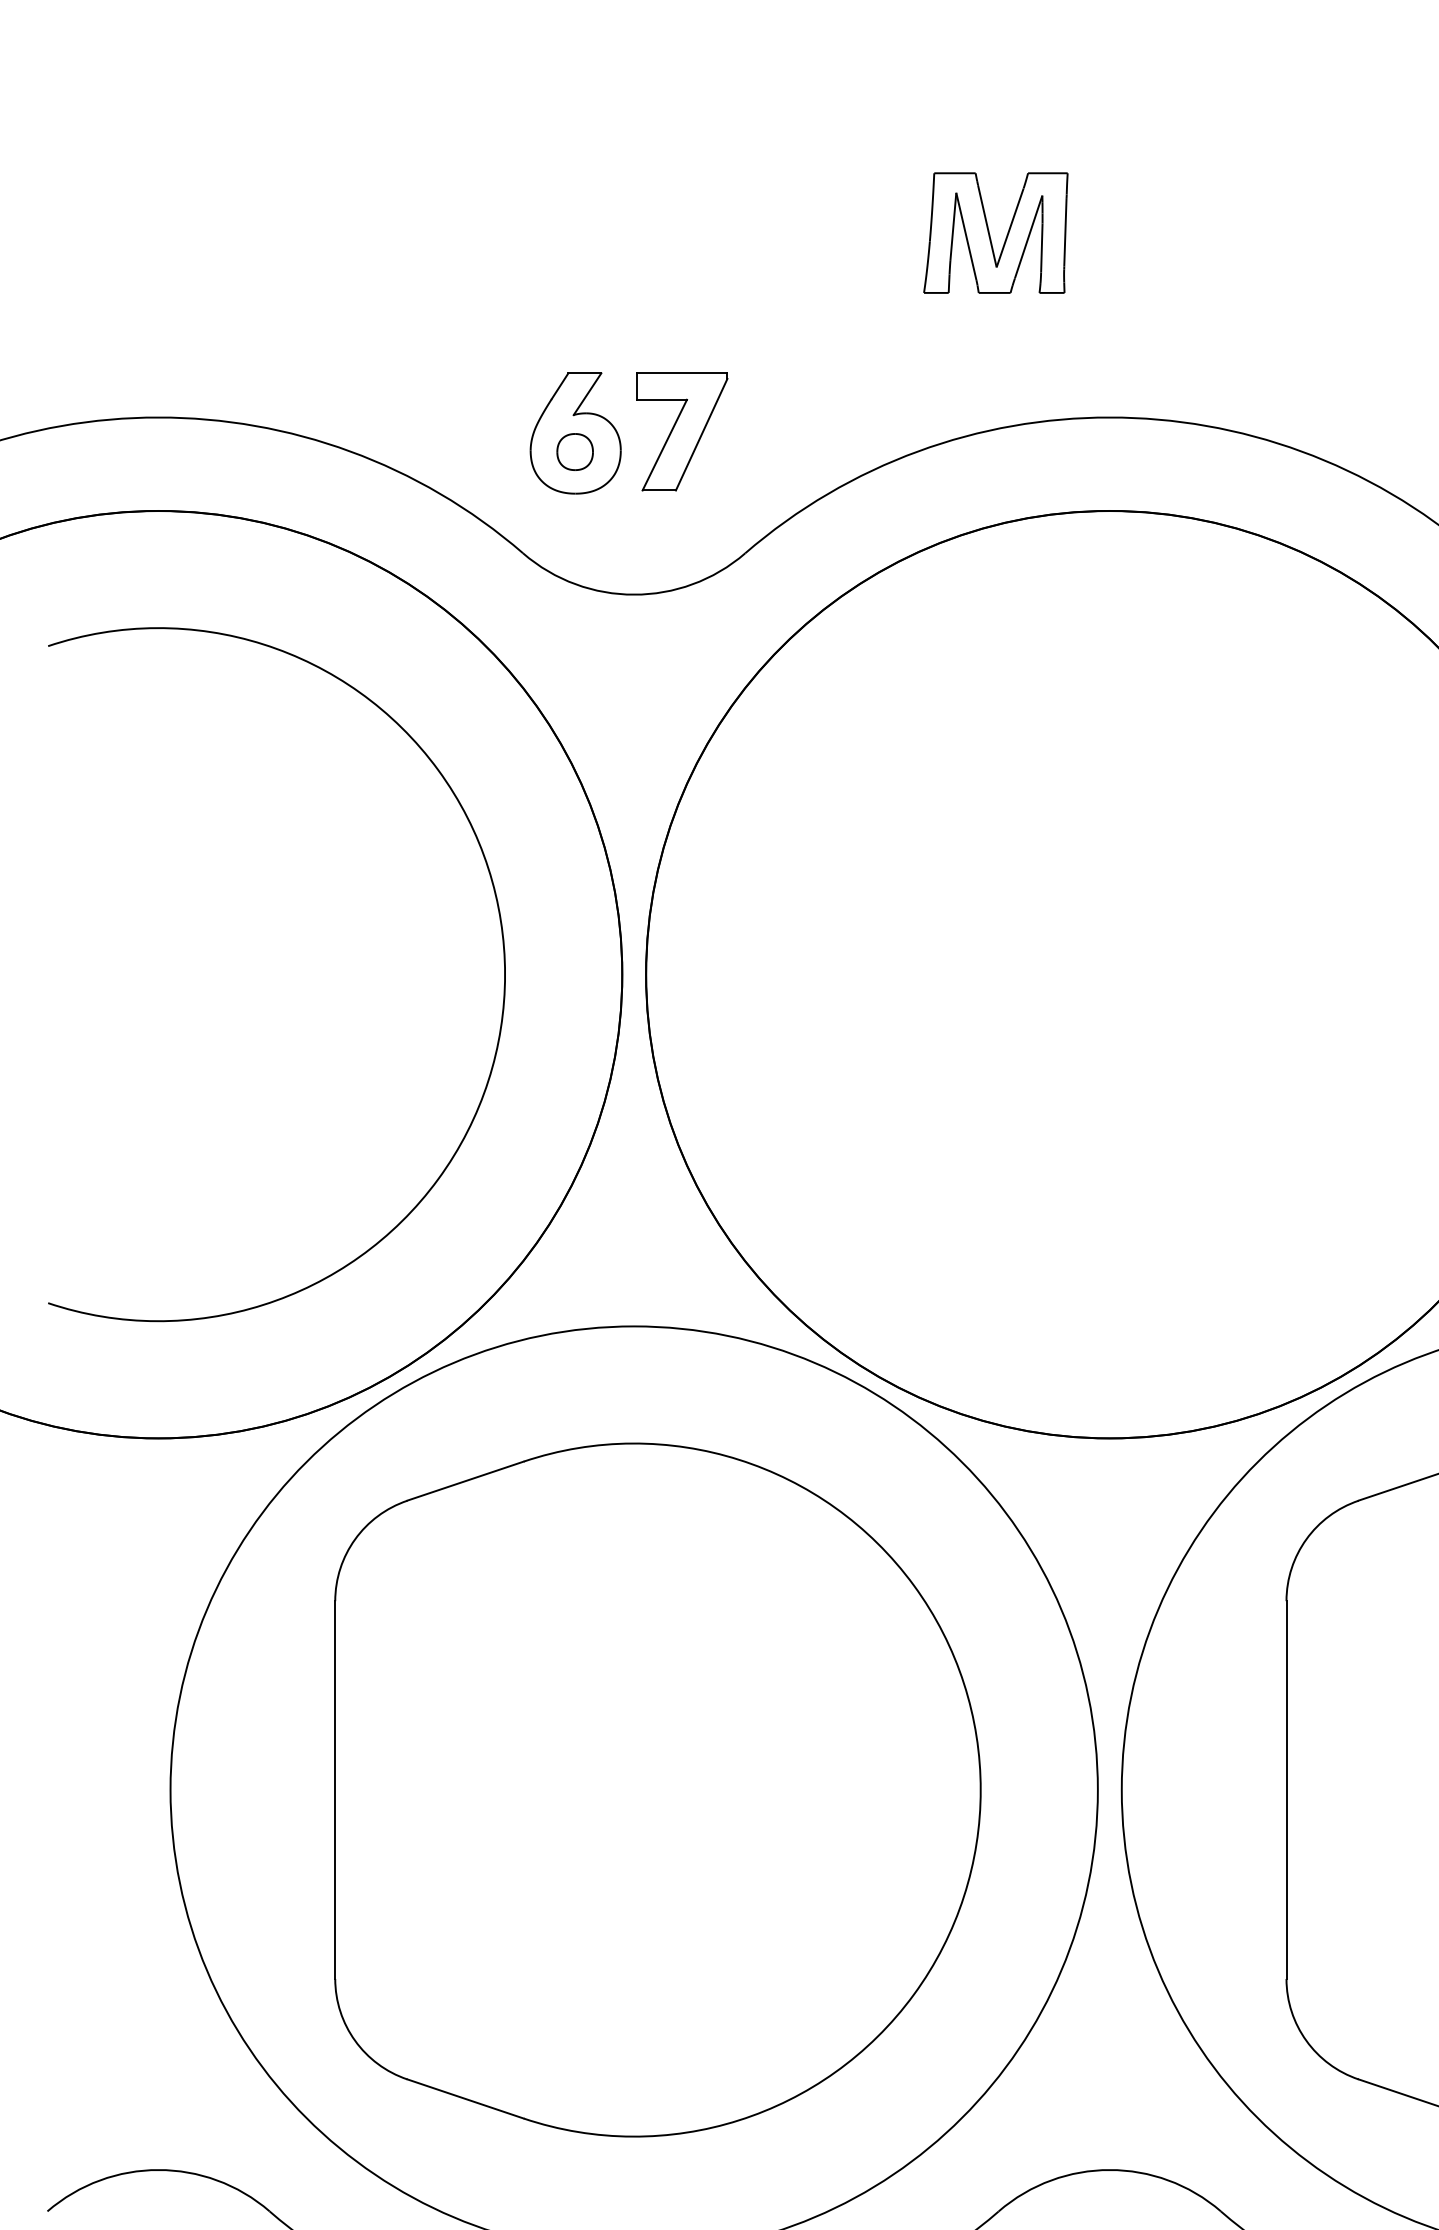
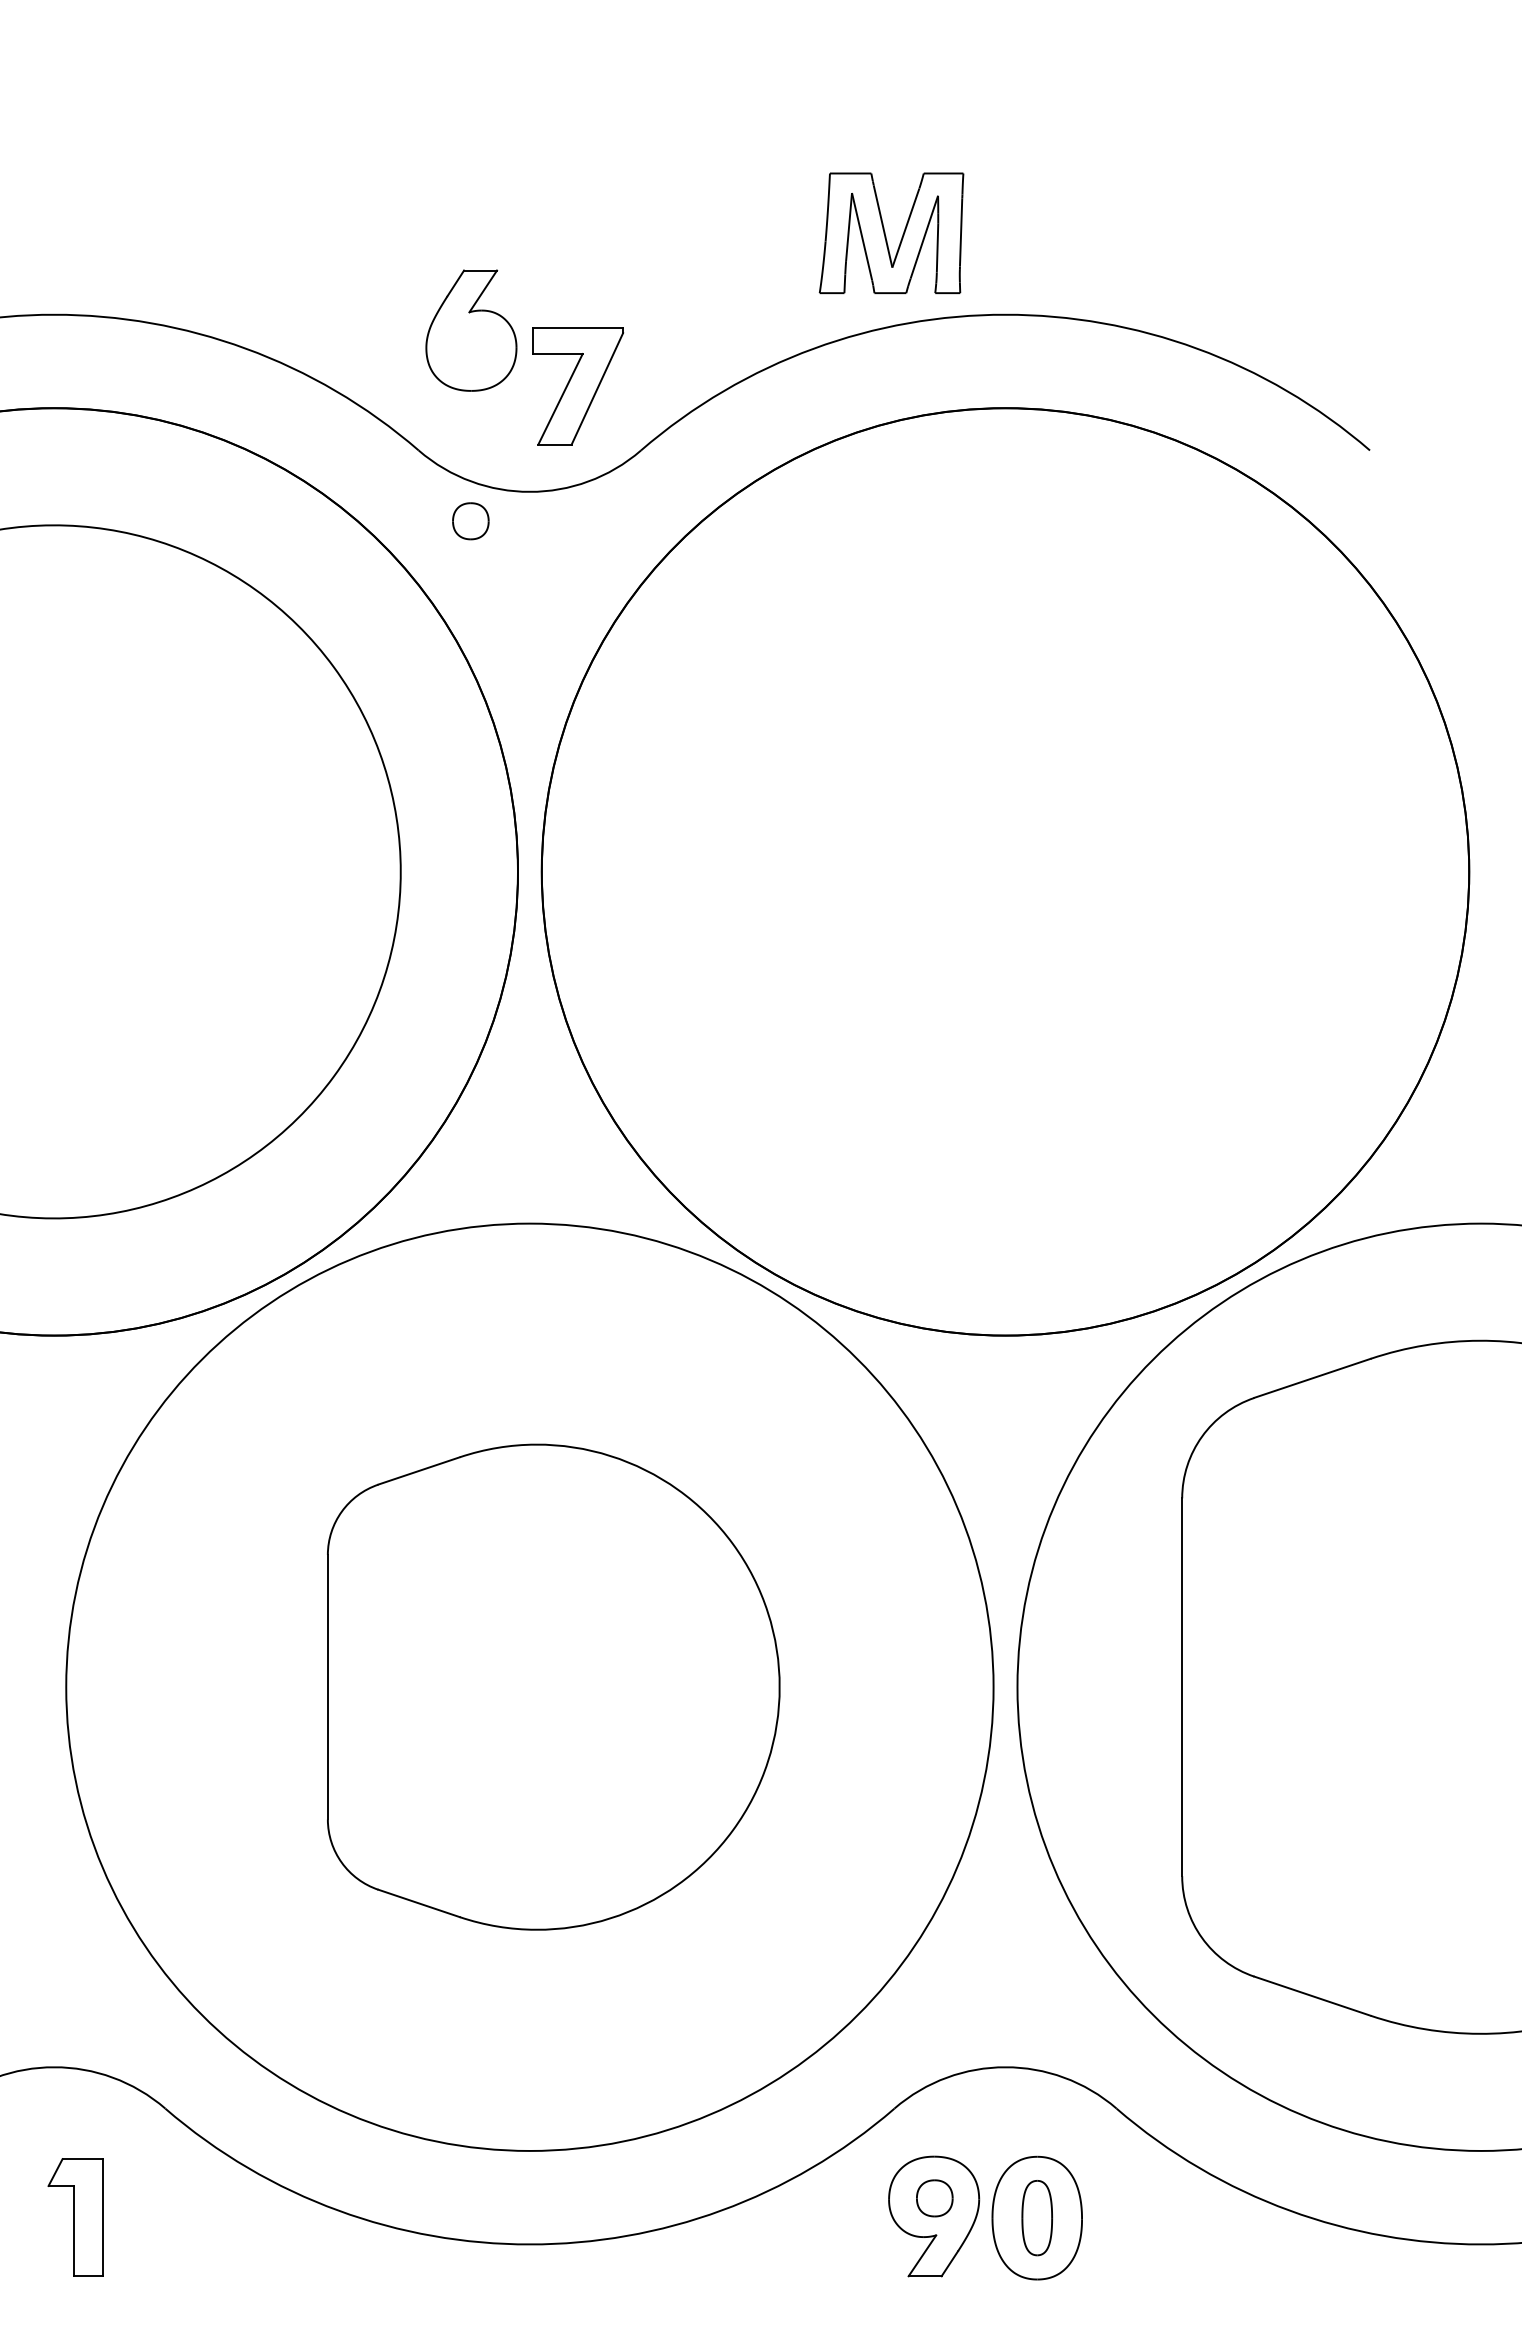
part: (995, 233) -> (891, 233), moved
part: (682, 432) -> (578, 386), moved
part: (574, 452) -> (470, 521), moved
part: (657, 1789) -> (553, 1686), size x0.7

